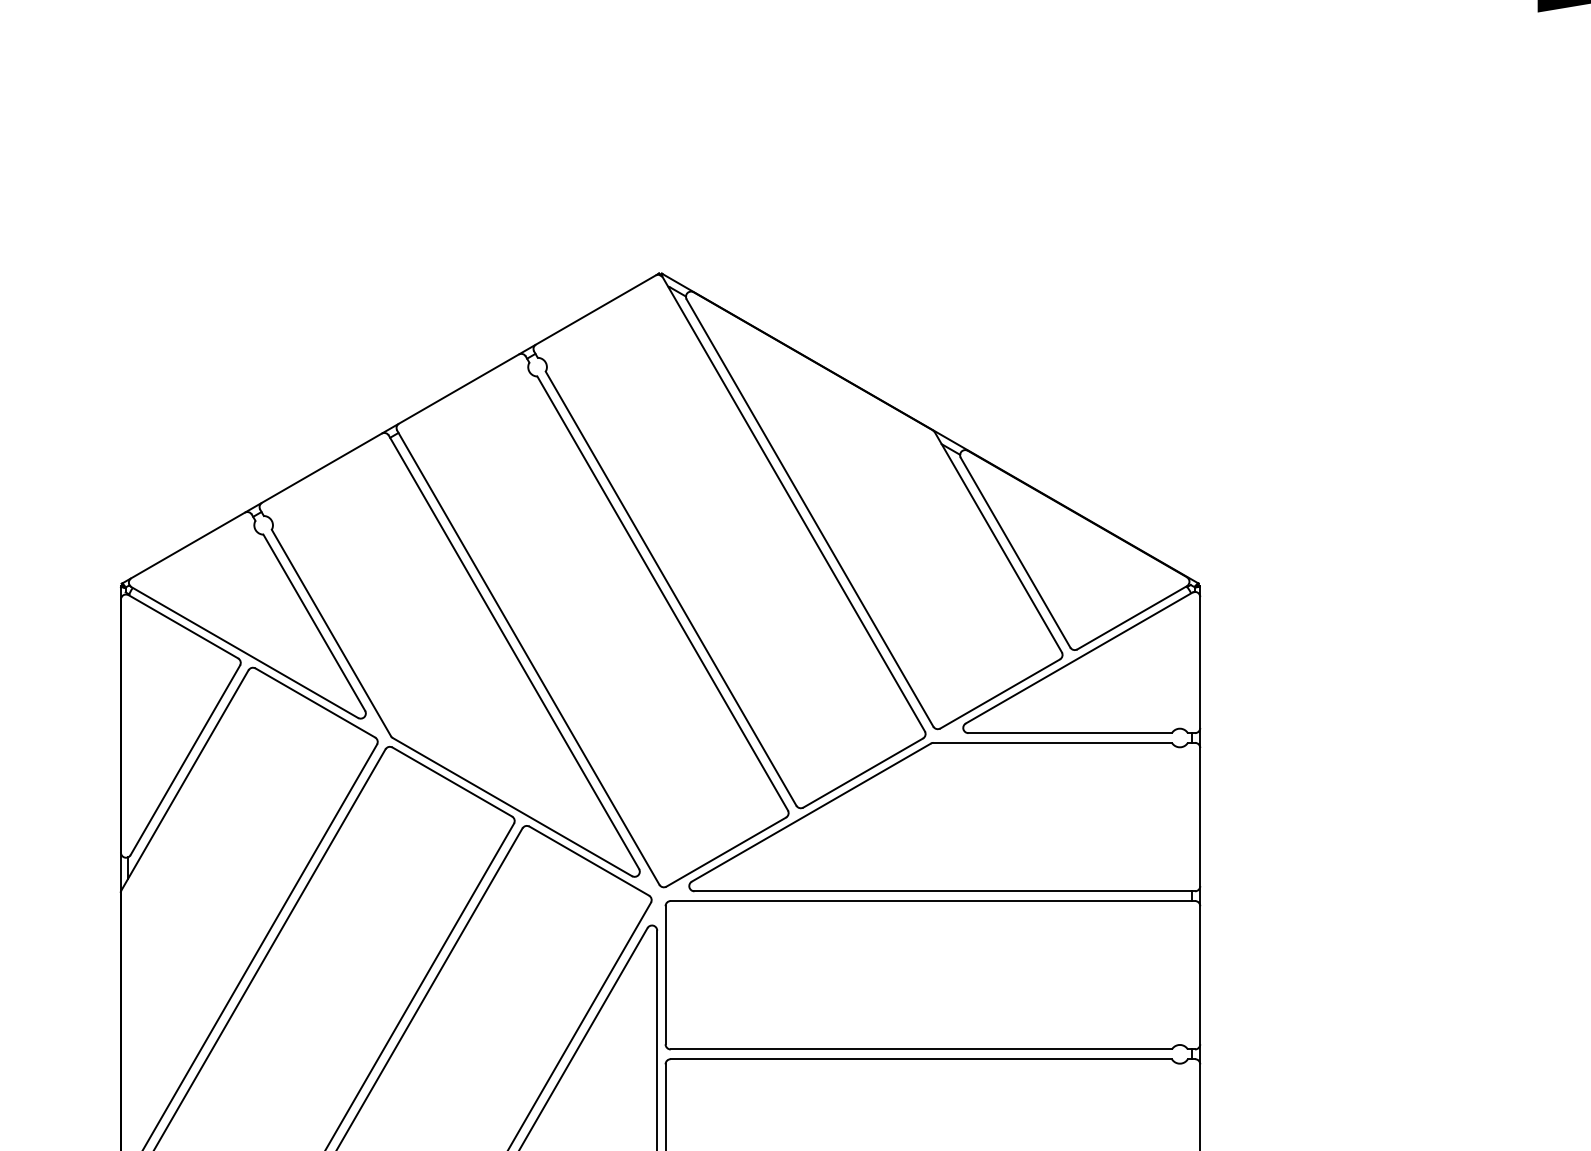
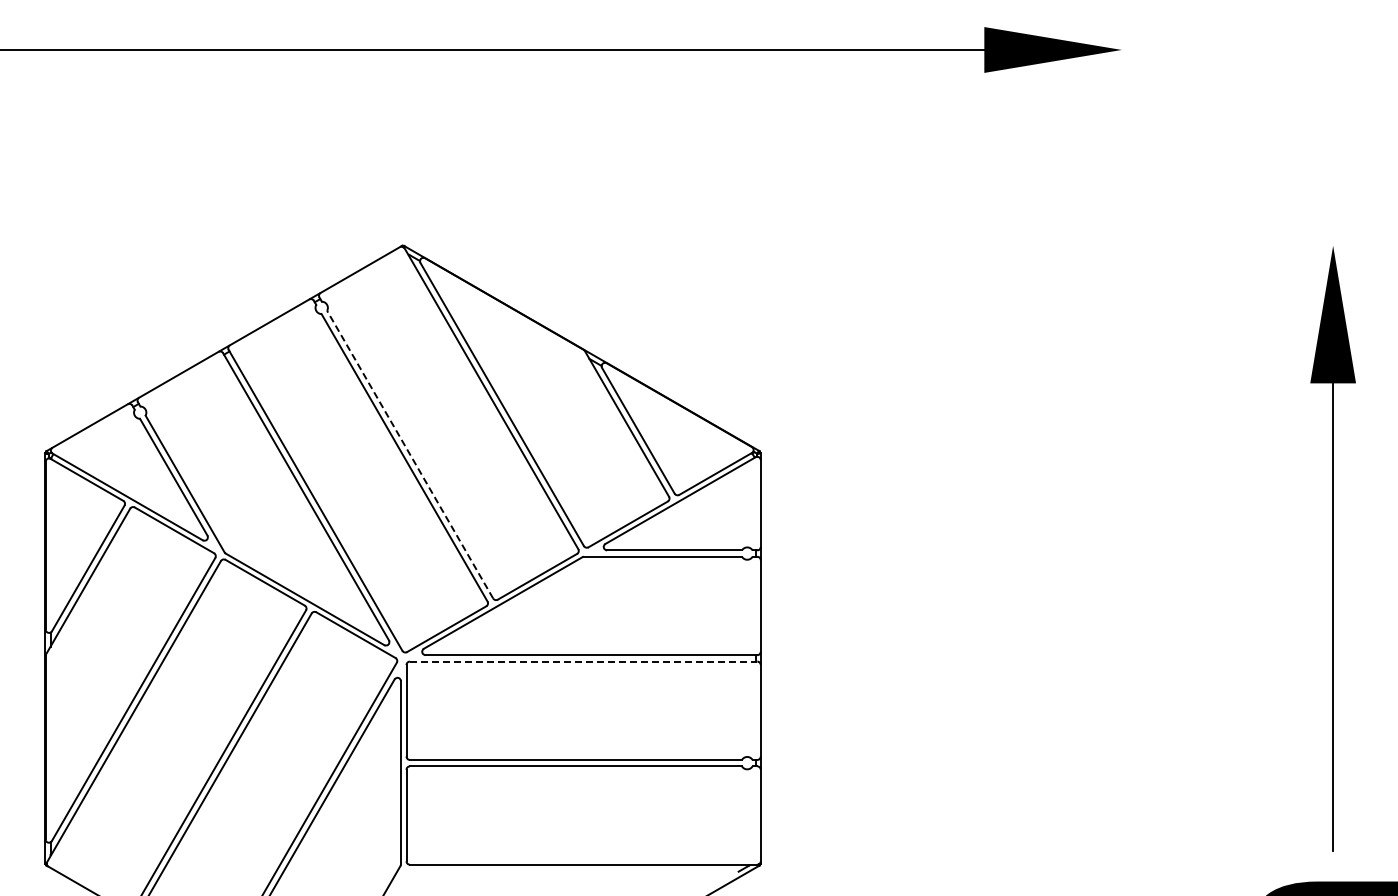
line: (670, 588) -> (409, 454), solid -> dashed
line: (932, 900) -> (583, 661), solid -> dashed

